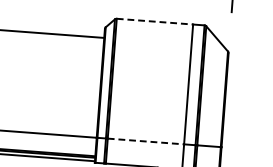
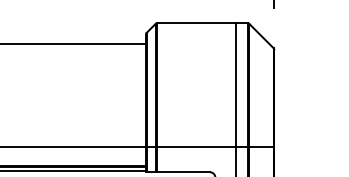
line: (155, 21) -> (197, 23), dashed -> solid
line: (146, 141) -> (197, 146), dashed -> solid

